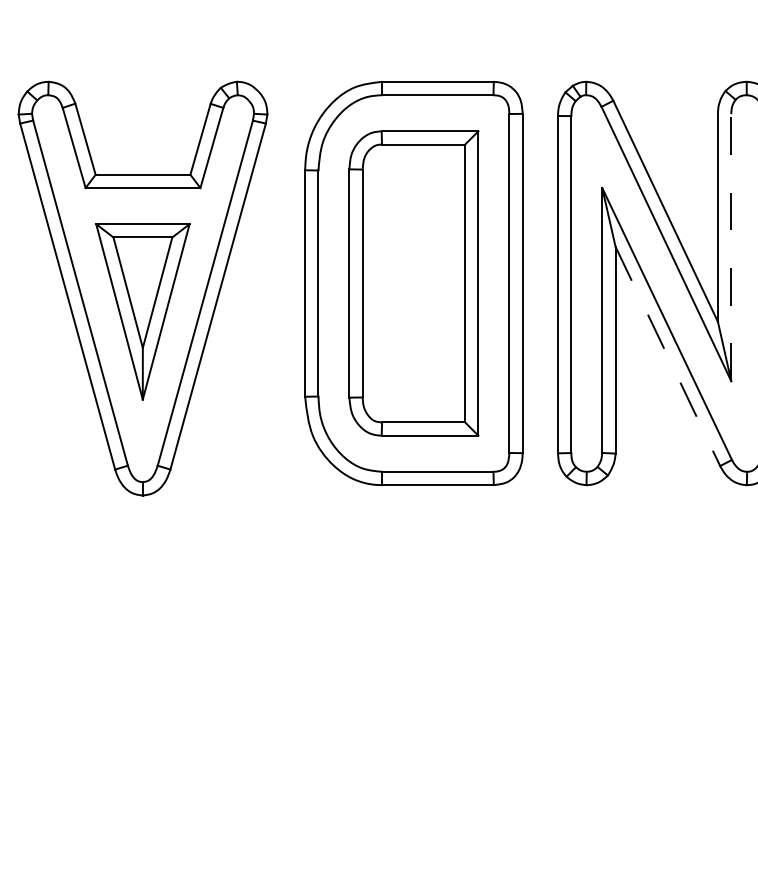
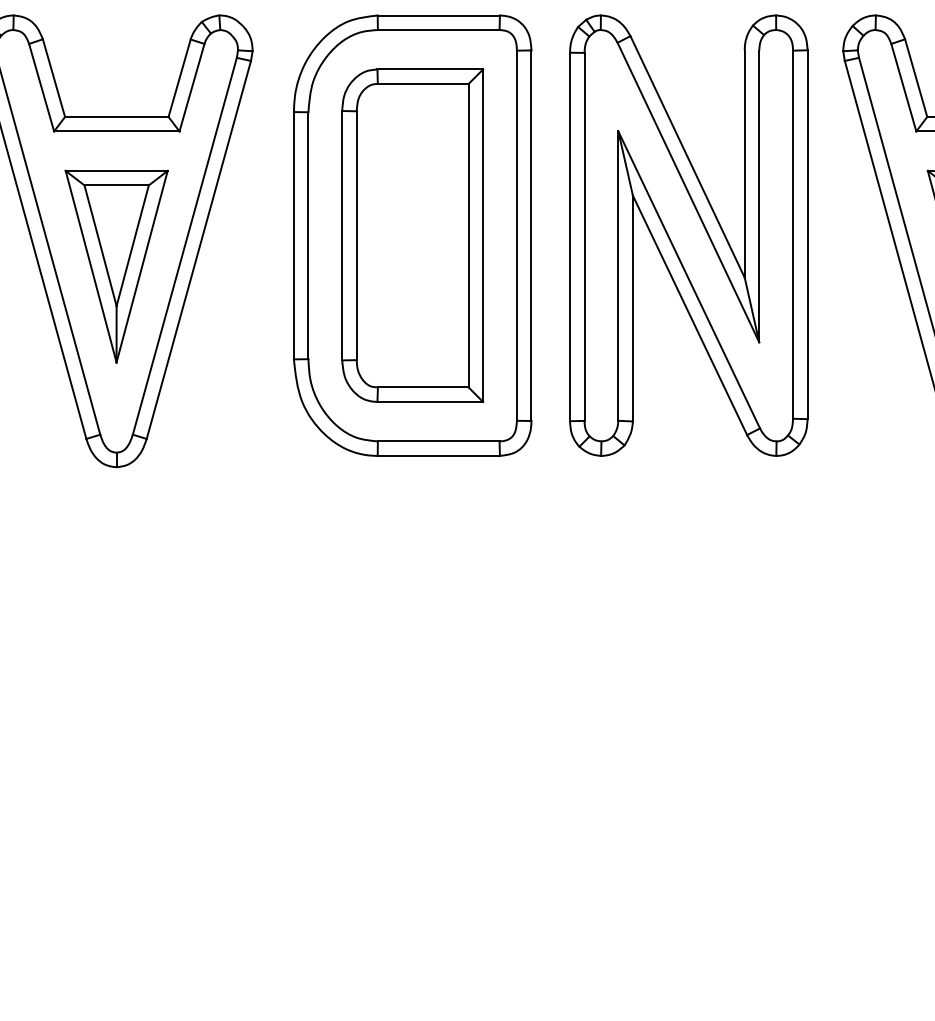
line: (731, 247) -> (759, 196), dashed -> solid
line: (668, 356) -> (690, 315), dashed -> solid

